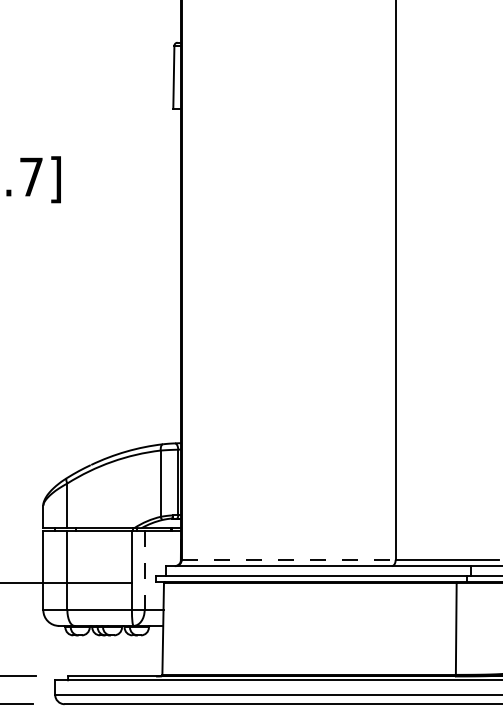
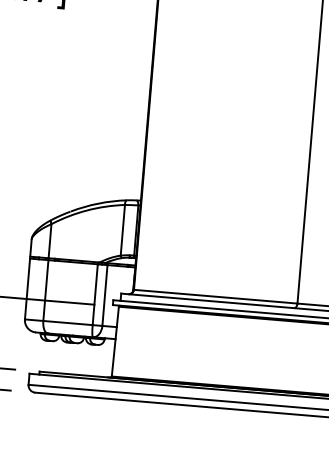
line: (288, 559) -> (215, 296), dashed -> solid
line: (144, 570) -> (104, 295), dashed -> solid

